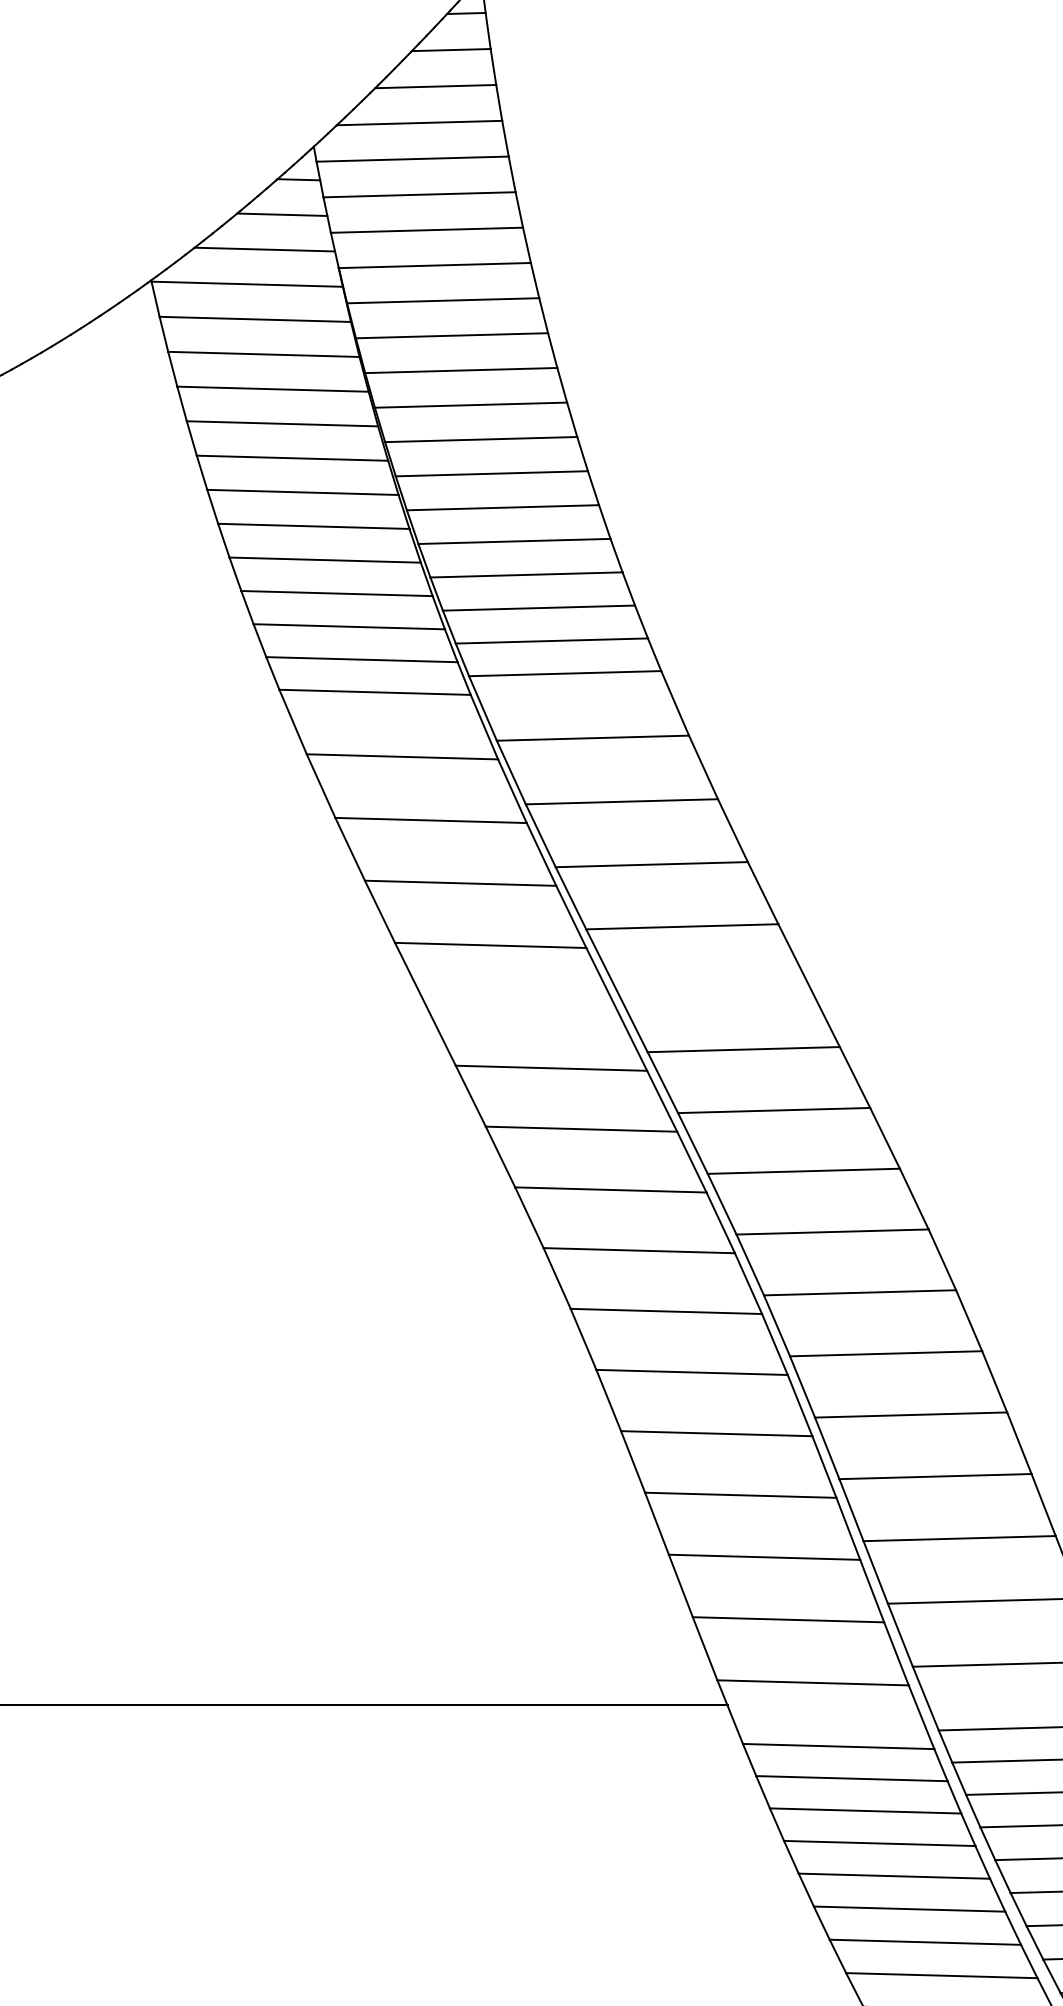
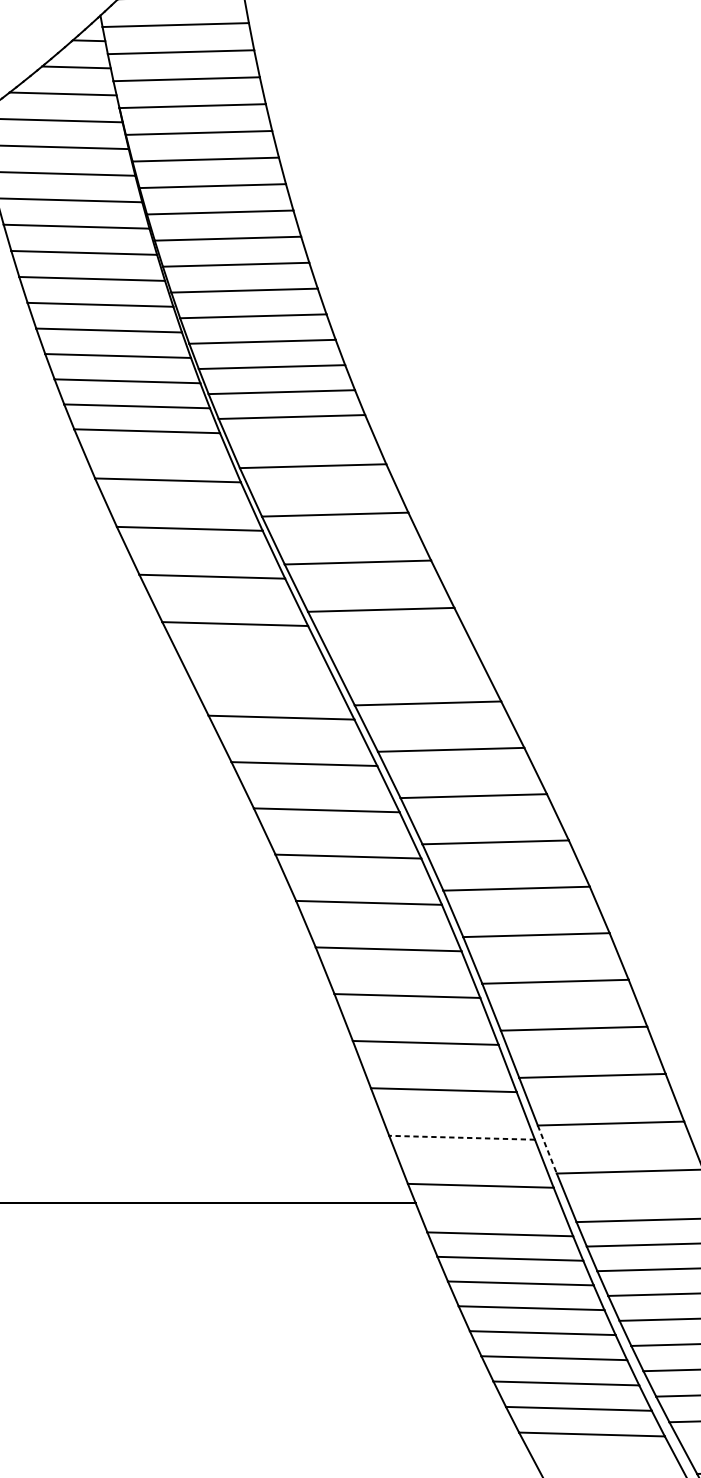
line: (788, 1619) -> (462, 1137), solid -> dashed
line: (900, 1635) -> (547, 1149), solid -> dashed

